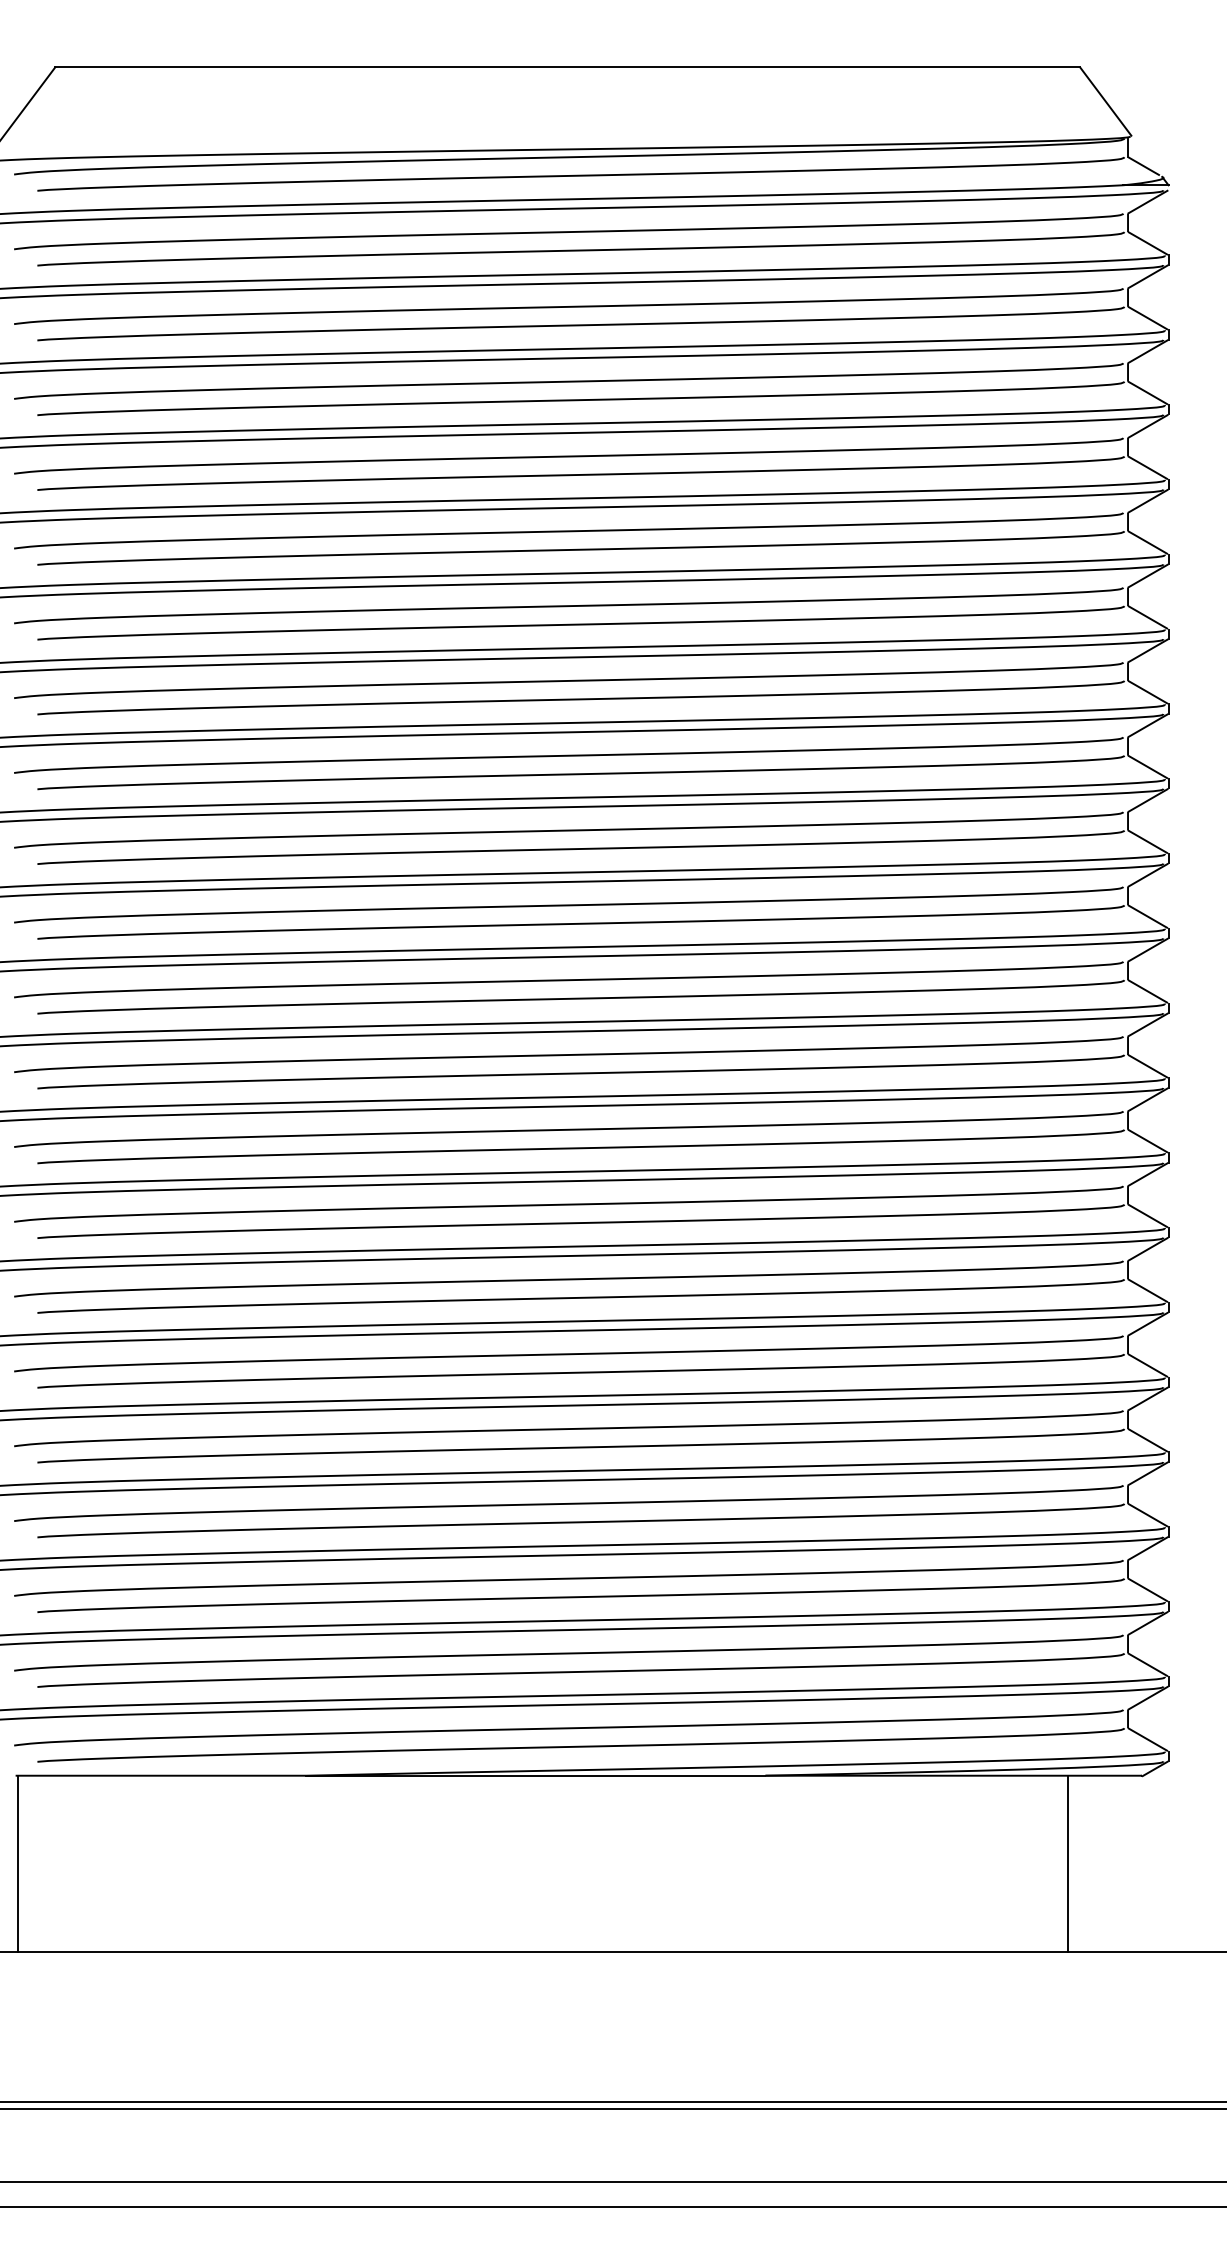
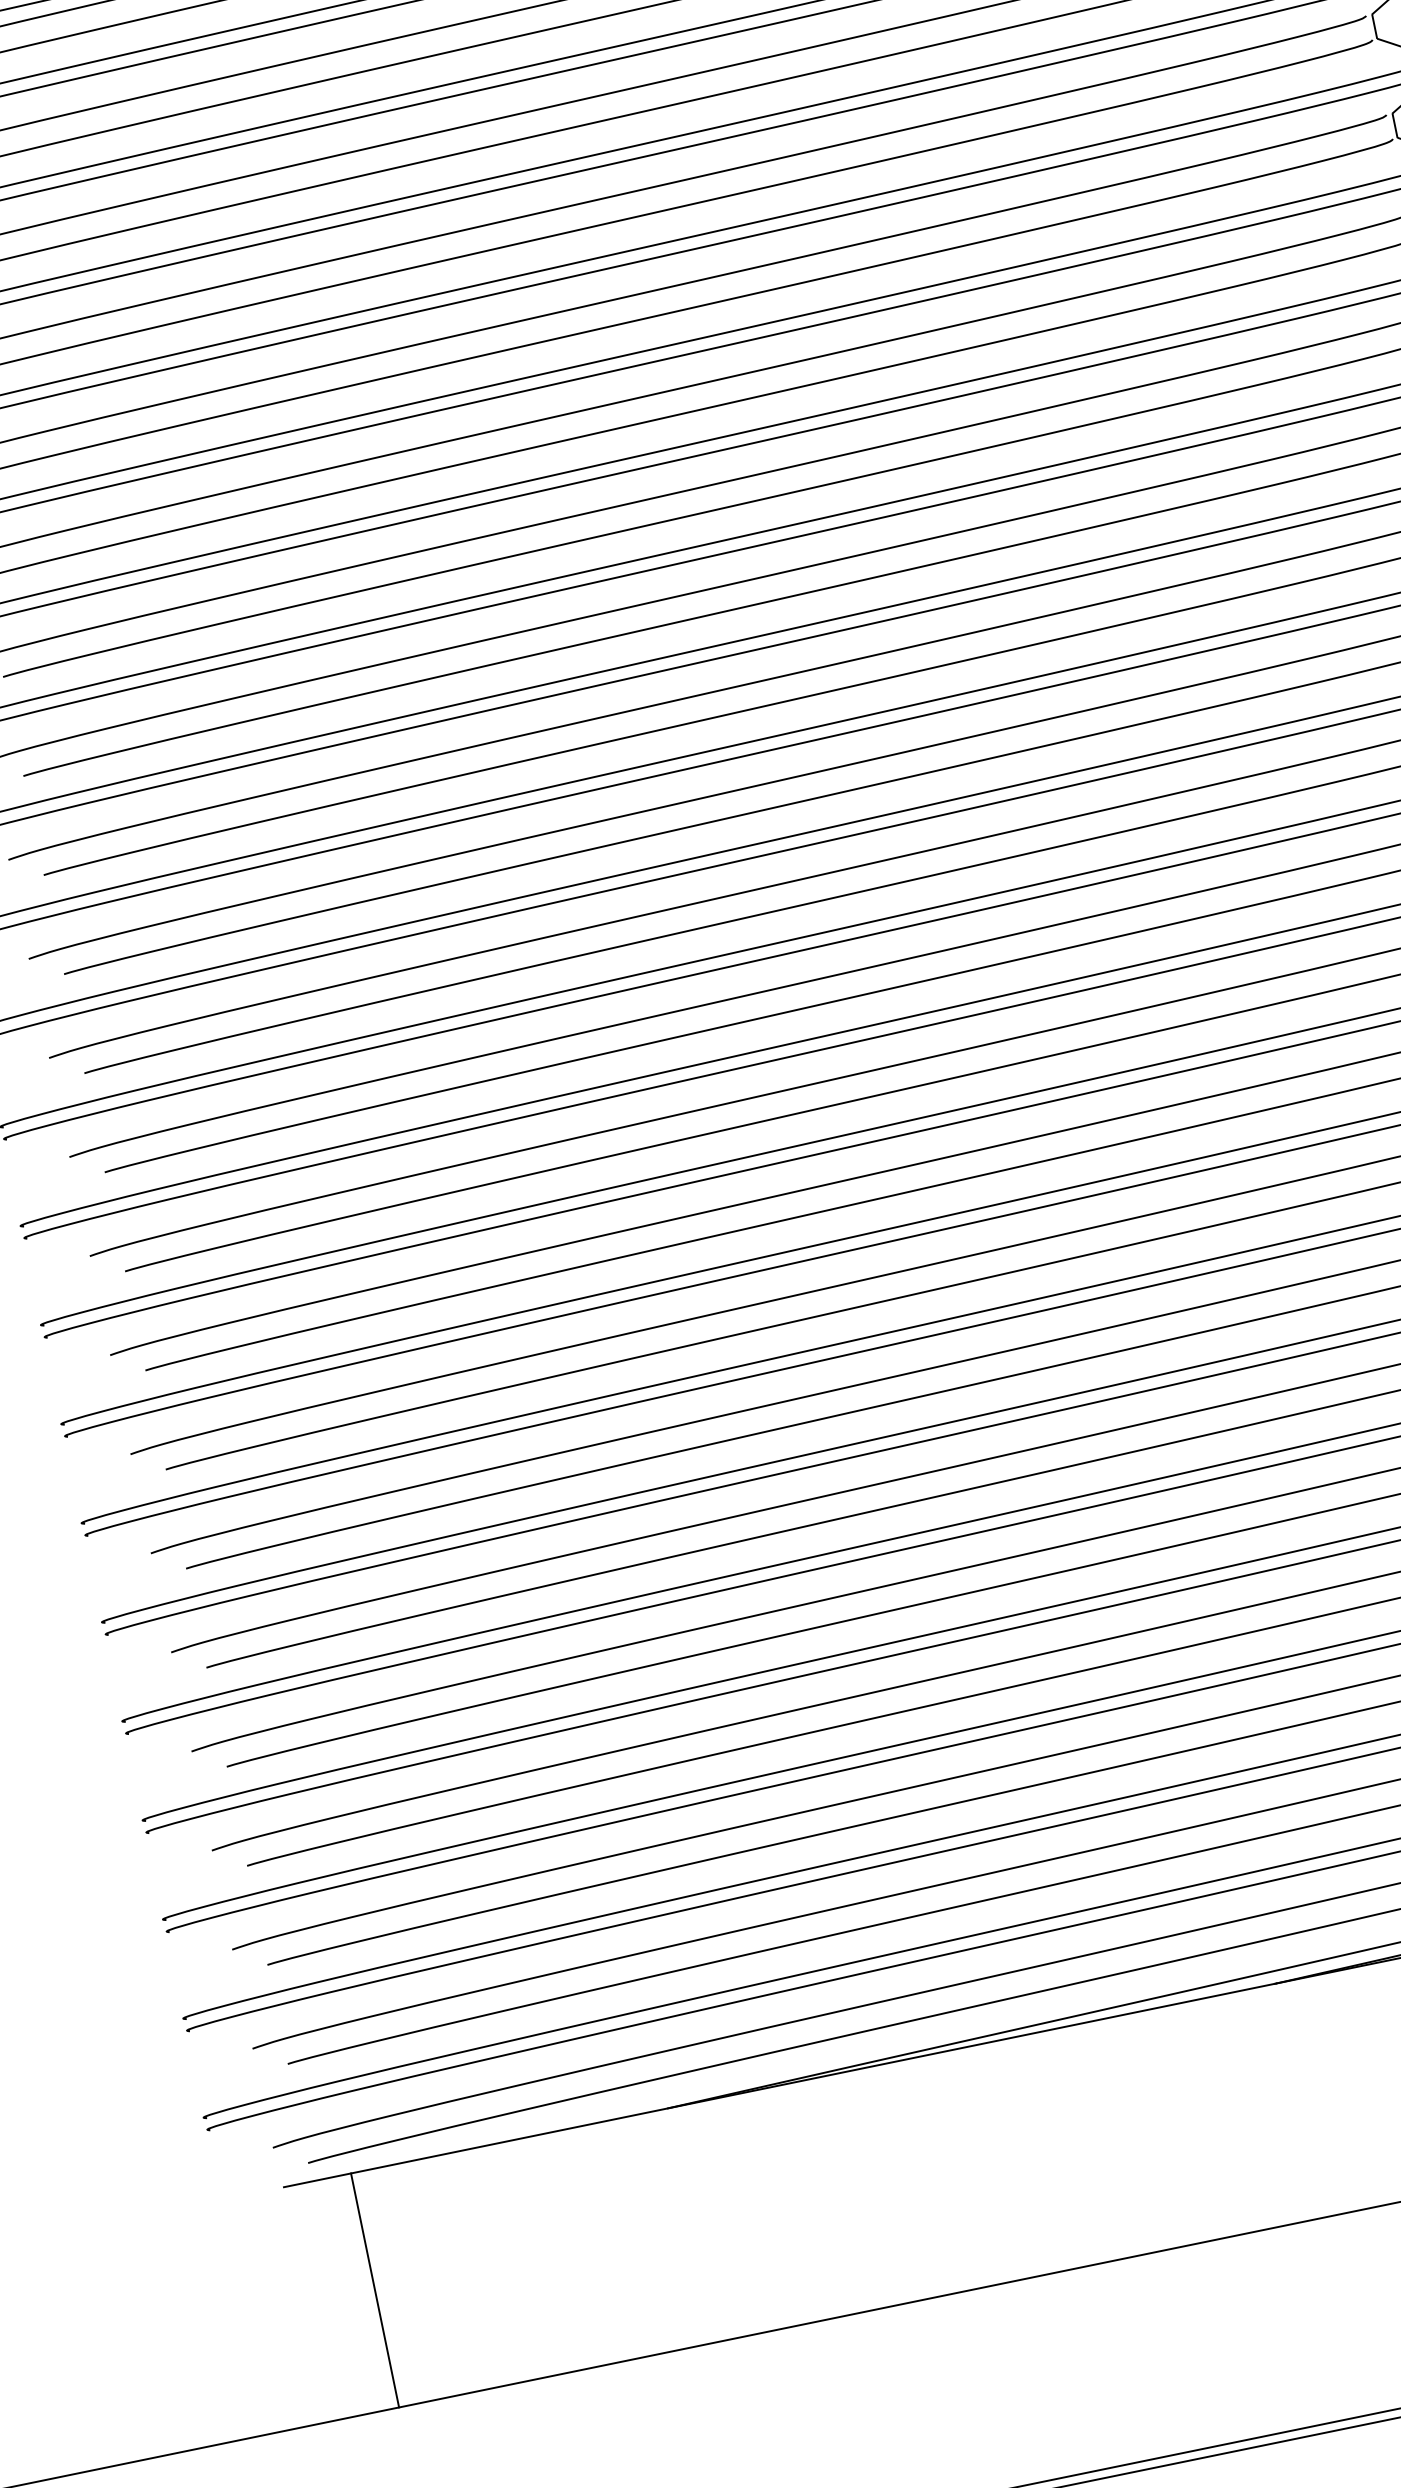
line: (18, 1863) -> (375, 2289), moved

